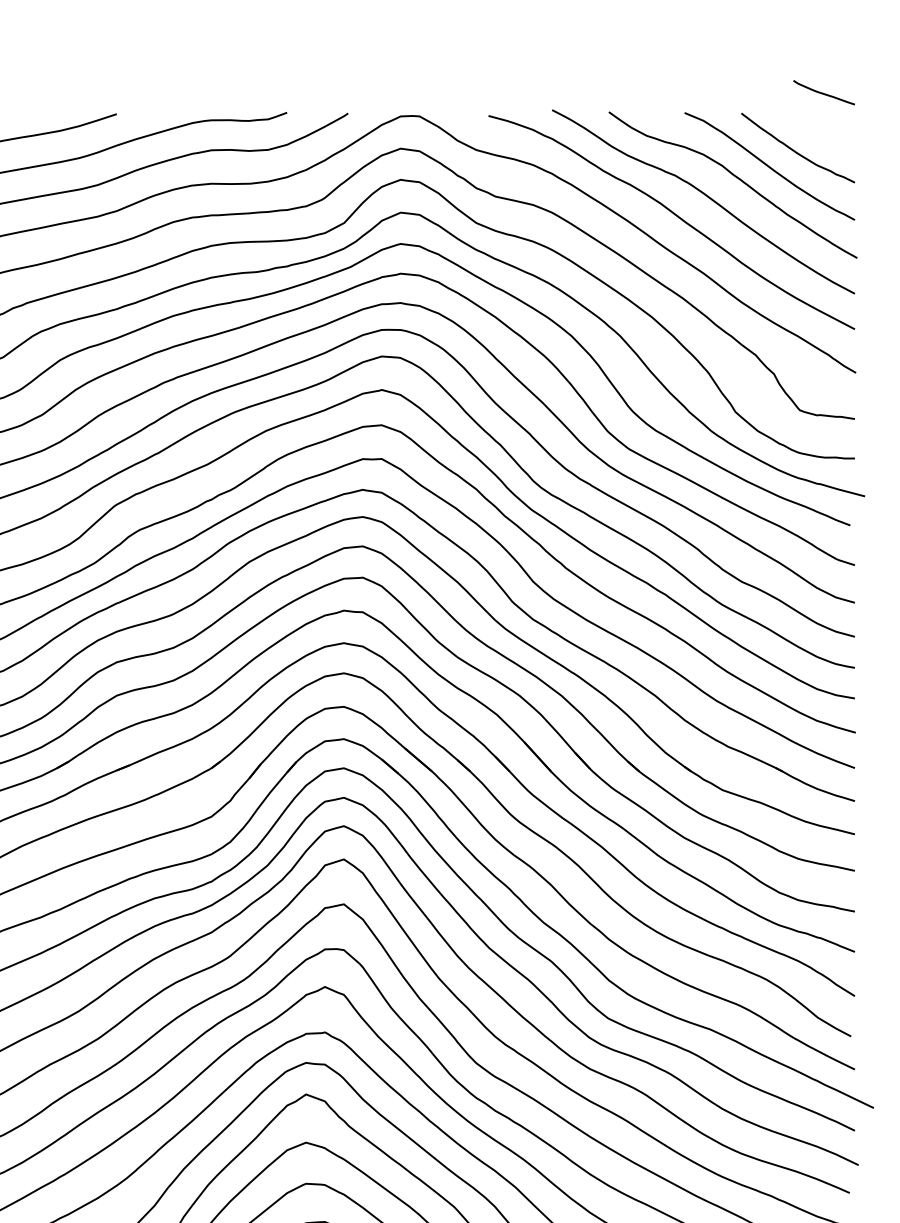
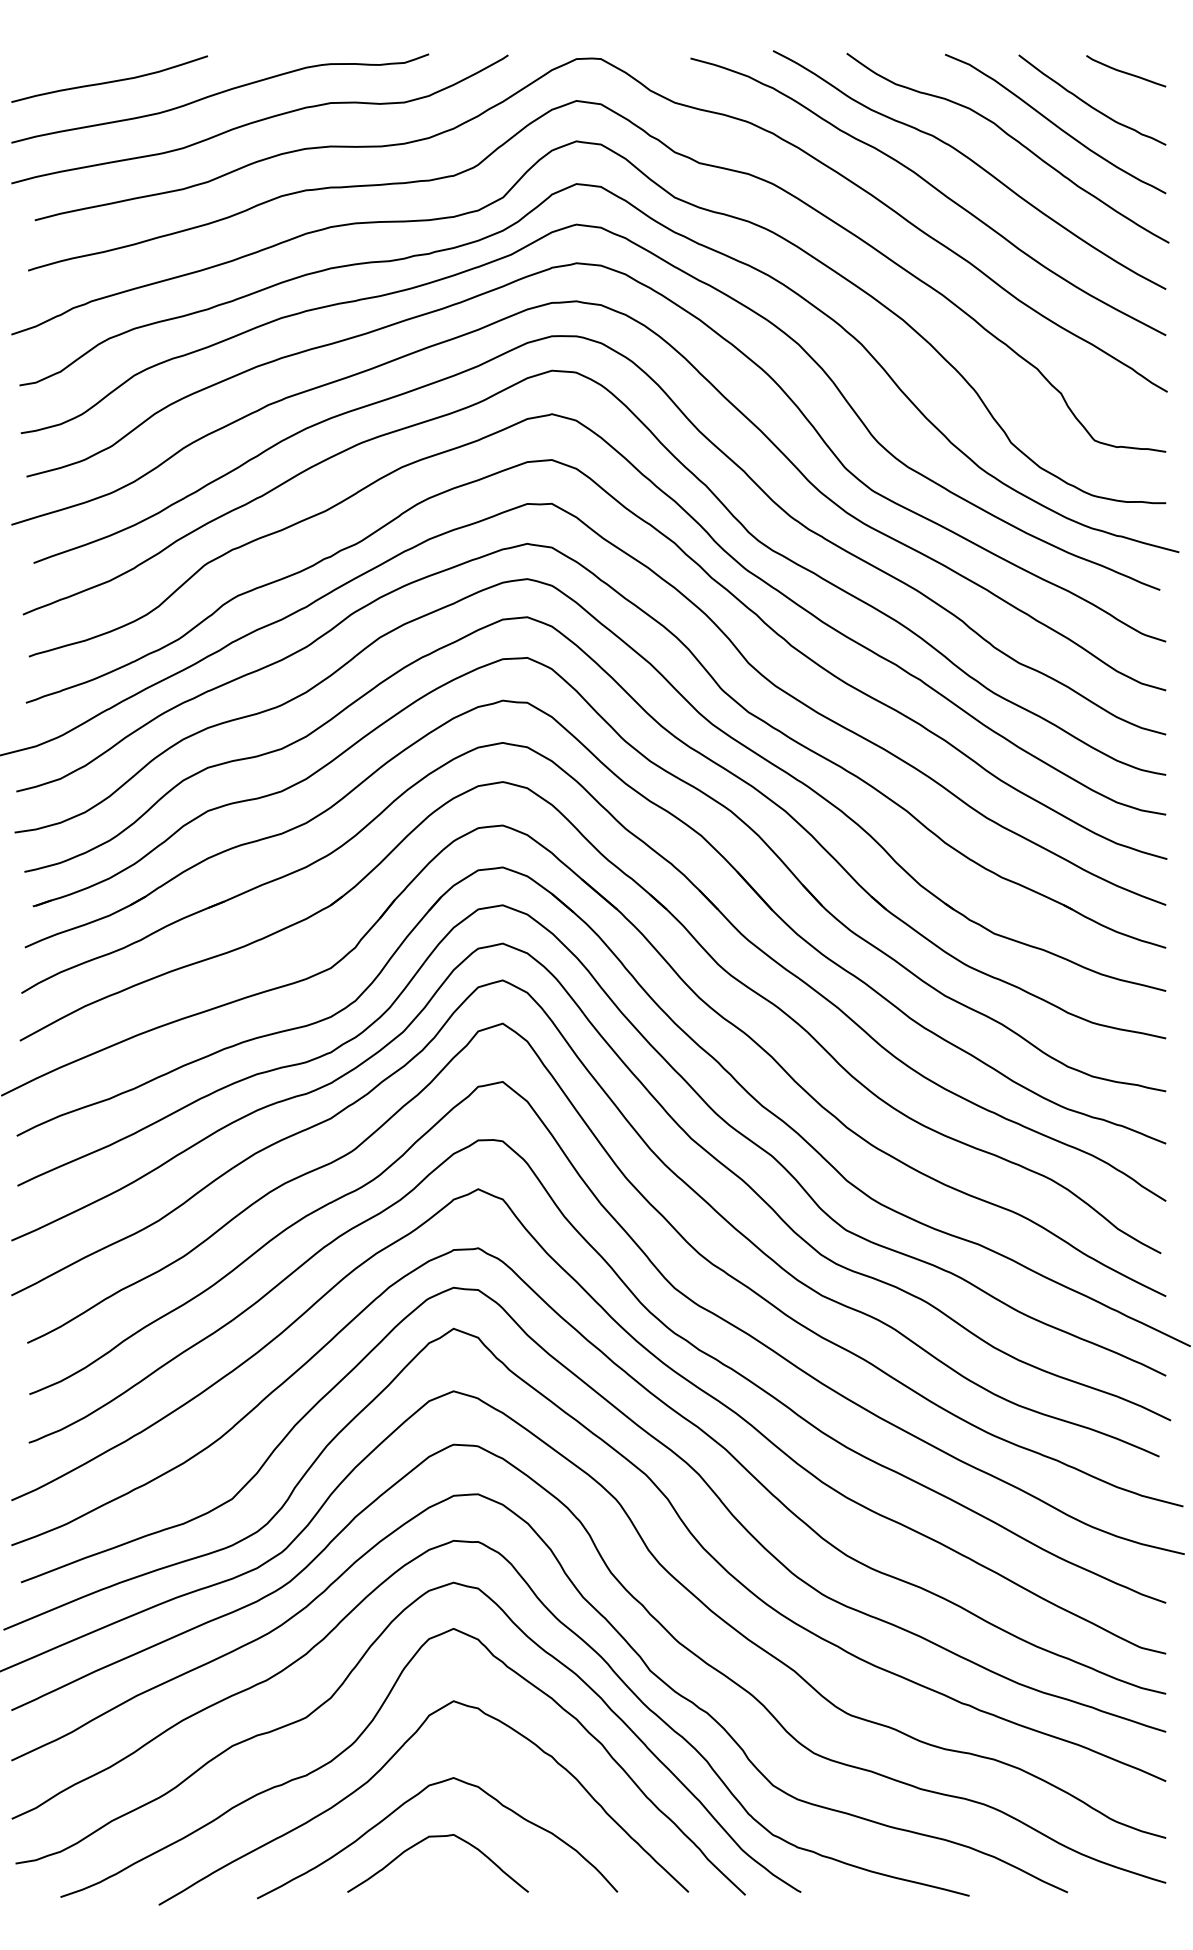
curve: (823, 92) -> (1125, 71), moved

